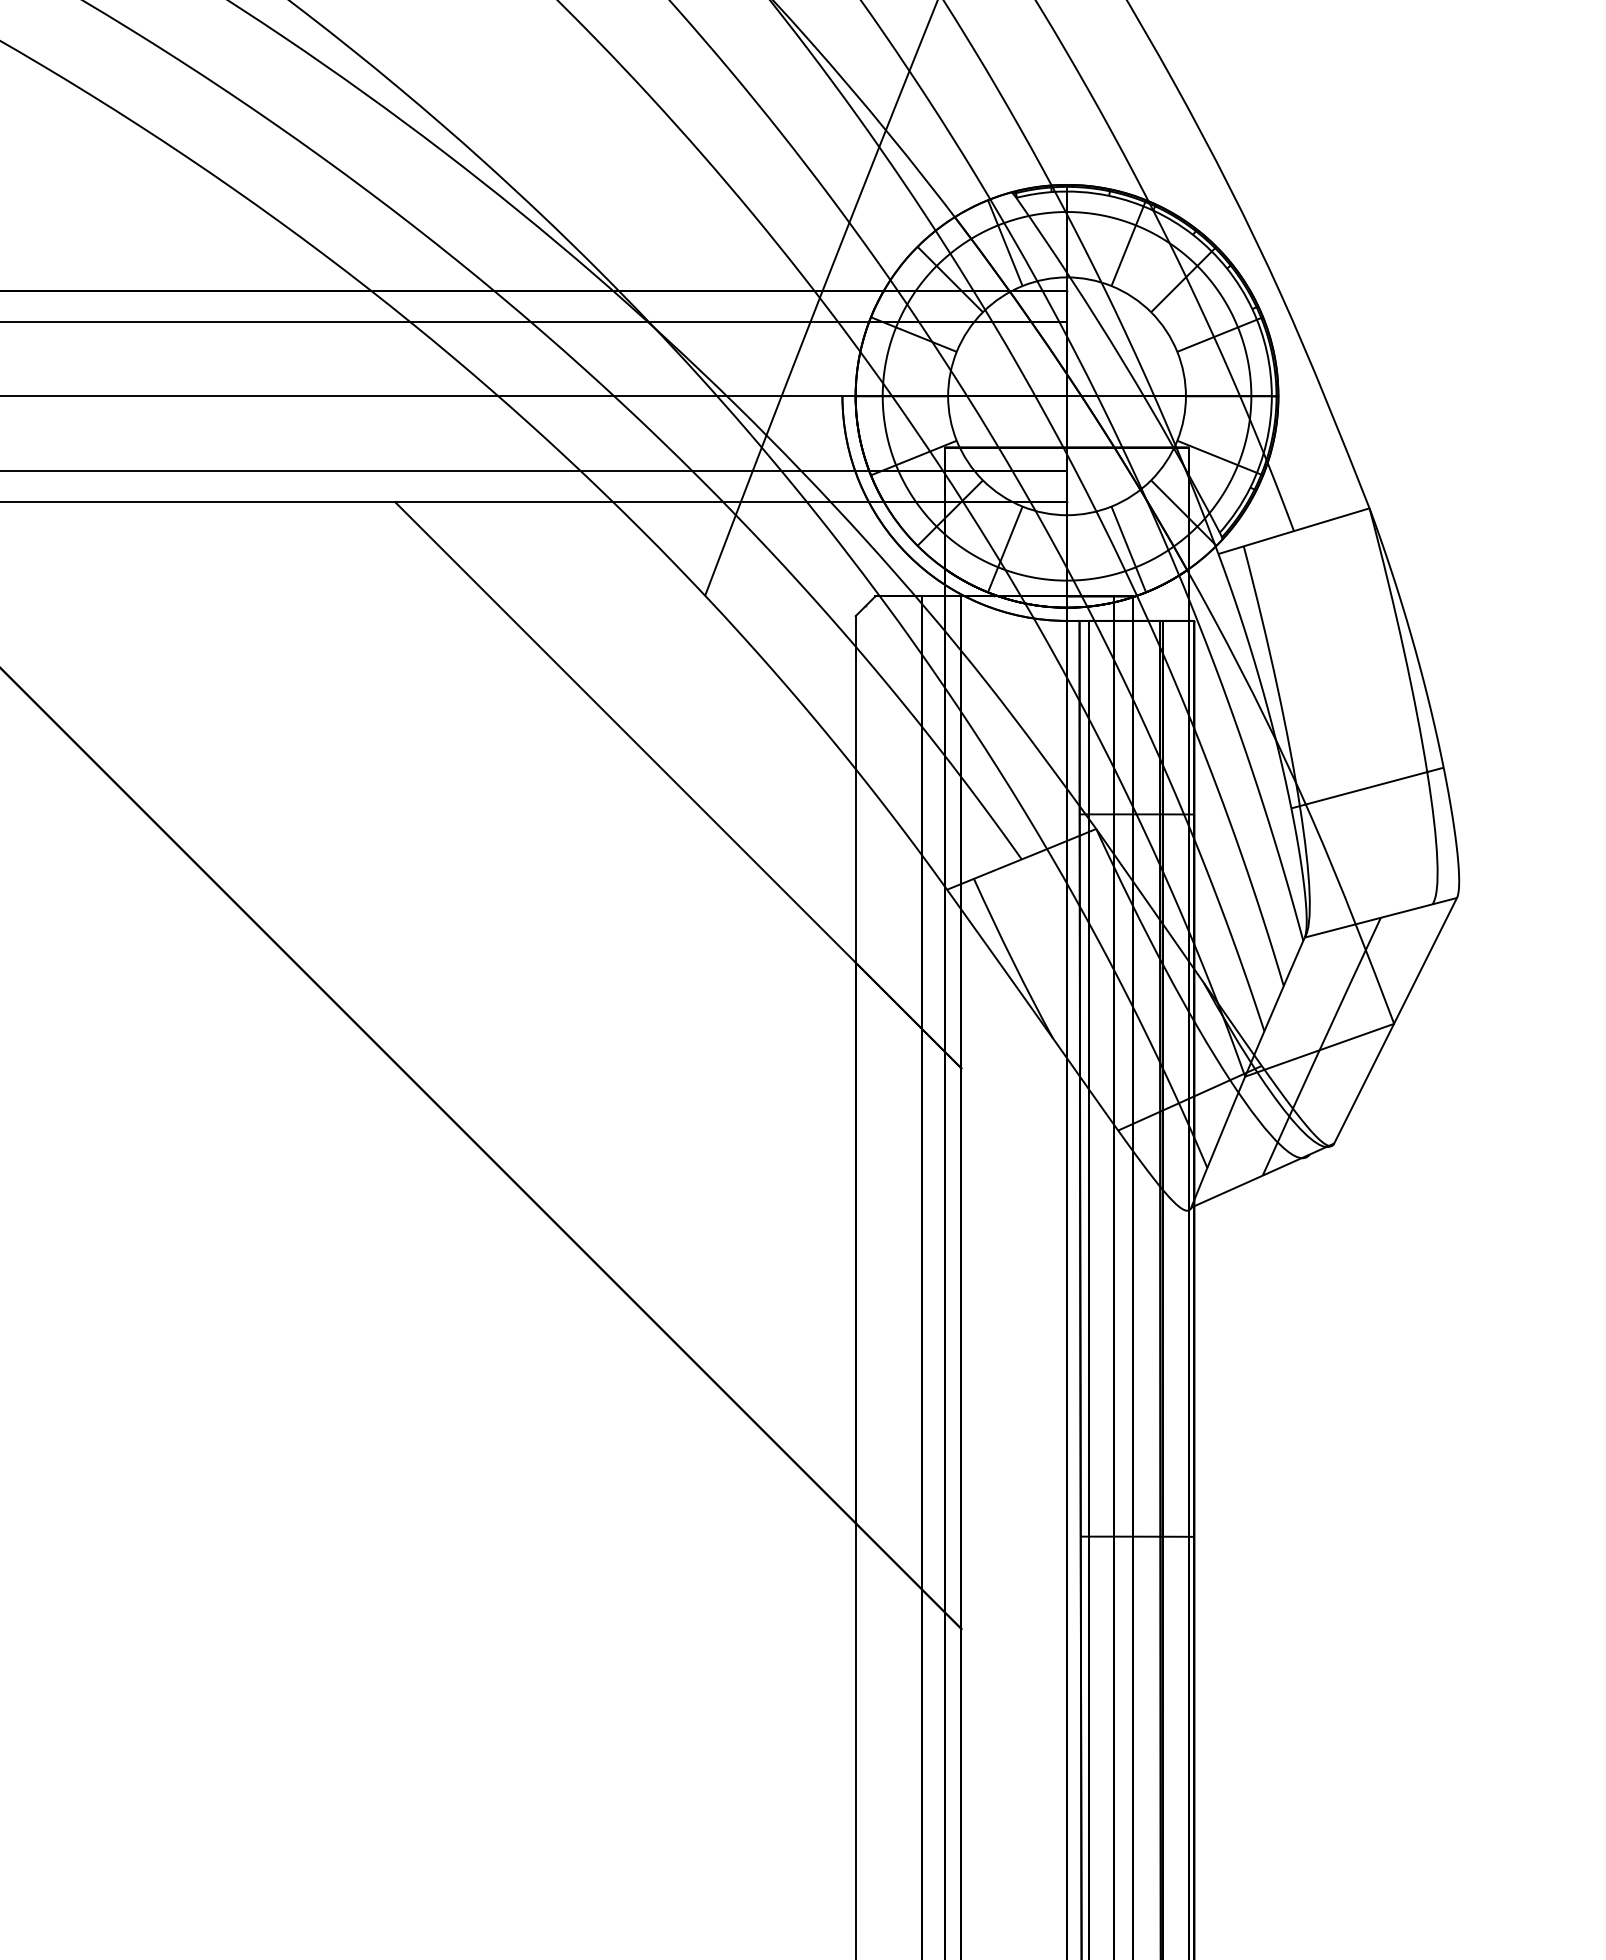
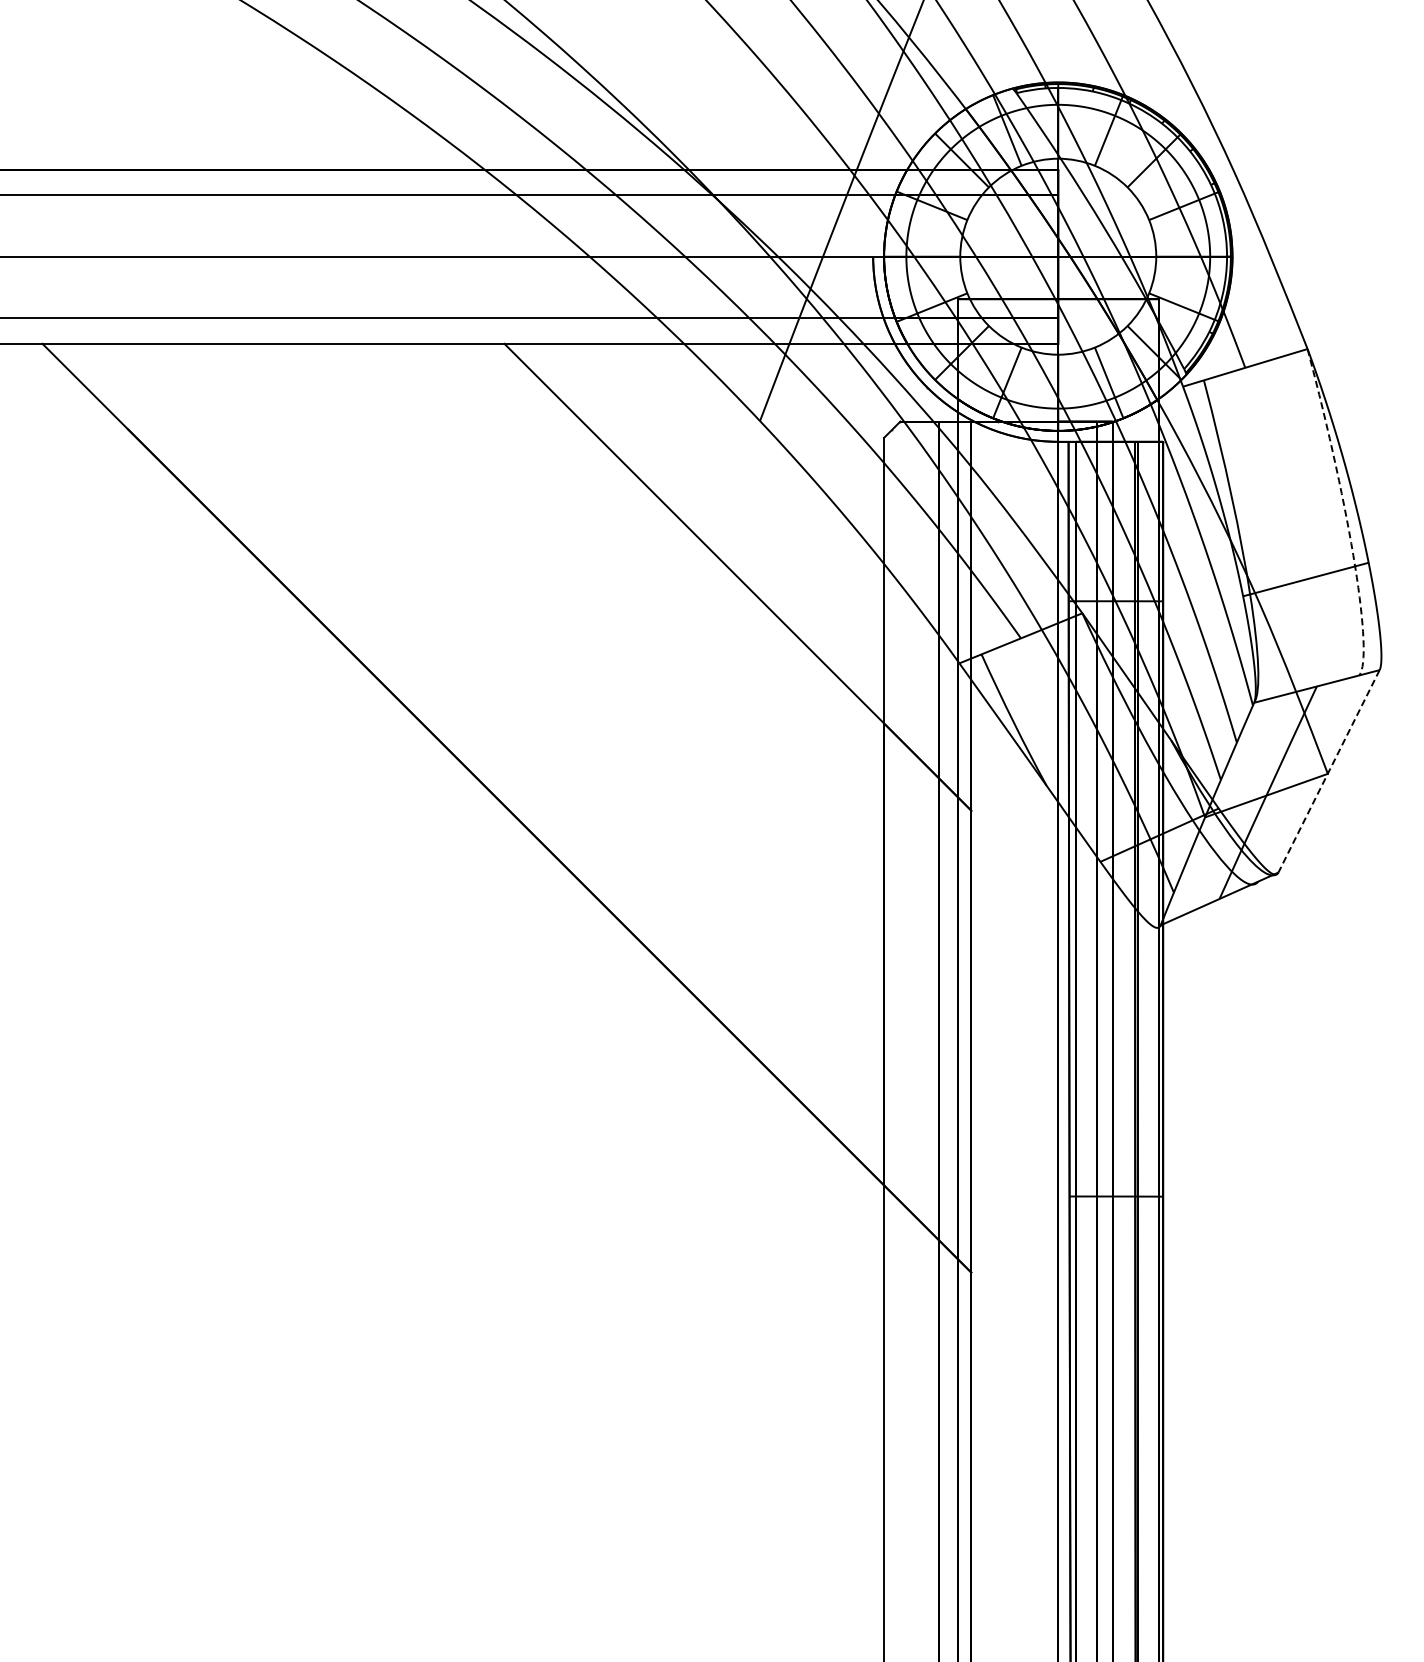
arc: (1417, 717) -> (1347, 521), solid -> dashed
line: (1394, 1020) -> (1328, 771), solid -> dashed

